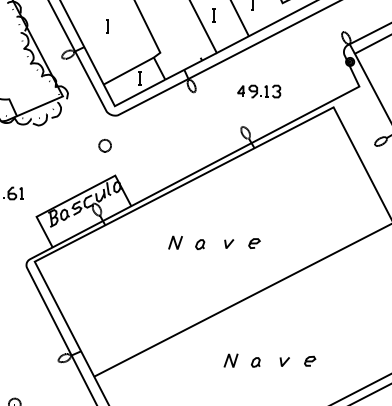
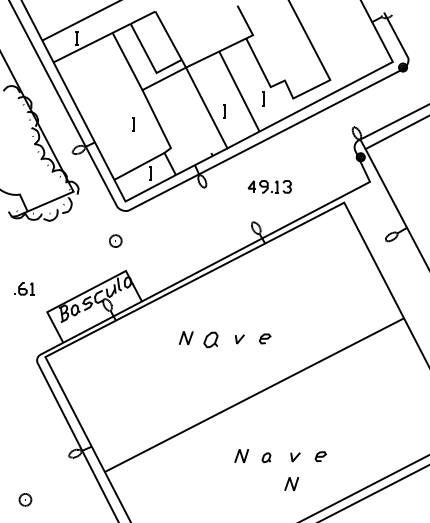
line: (107, 26) -> (133, 124), moved
part: (199, 244) -> (210, 339), size x1.6
line: (280, 388) -> (291, 483), added

